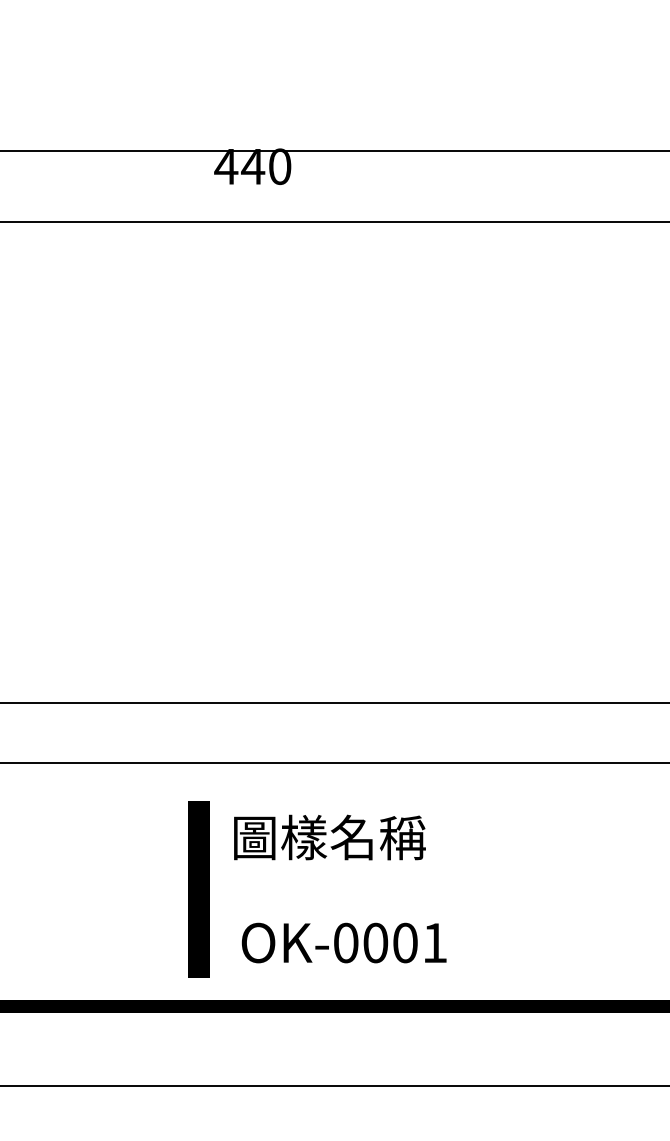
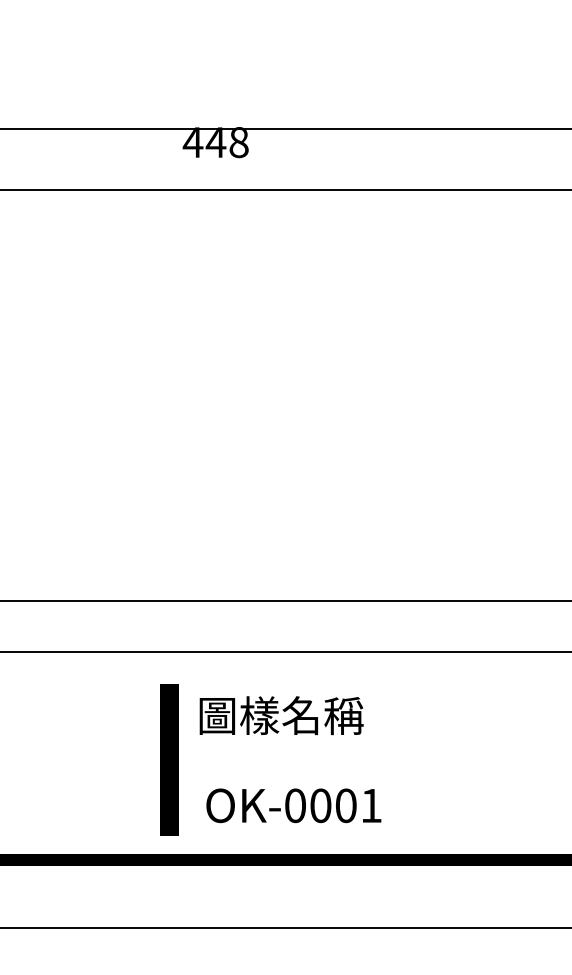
text: (280, 166) -> (239, 142), 440 -> 448

